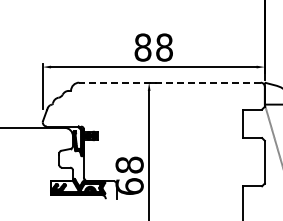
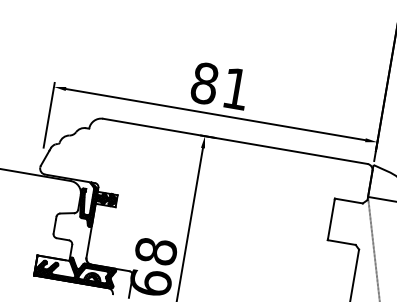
text: (164, 47) -> (236, 88), 88 -> 81
line: (170, 82) -> (236, 141), dashed -> solid

